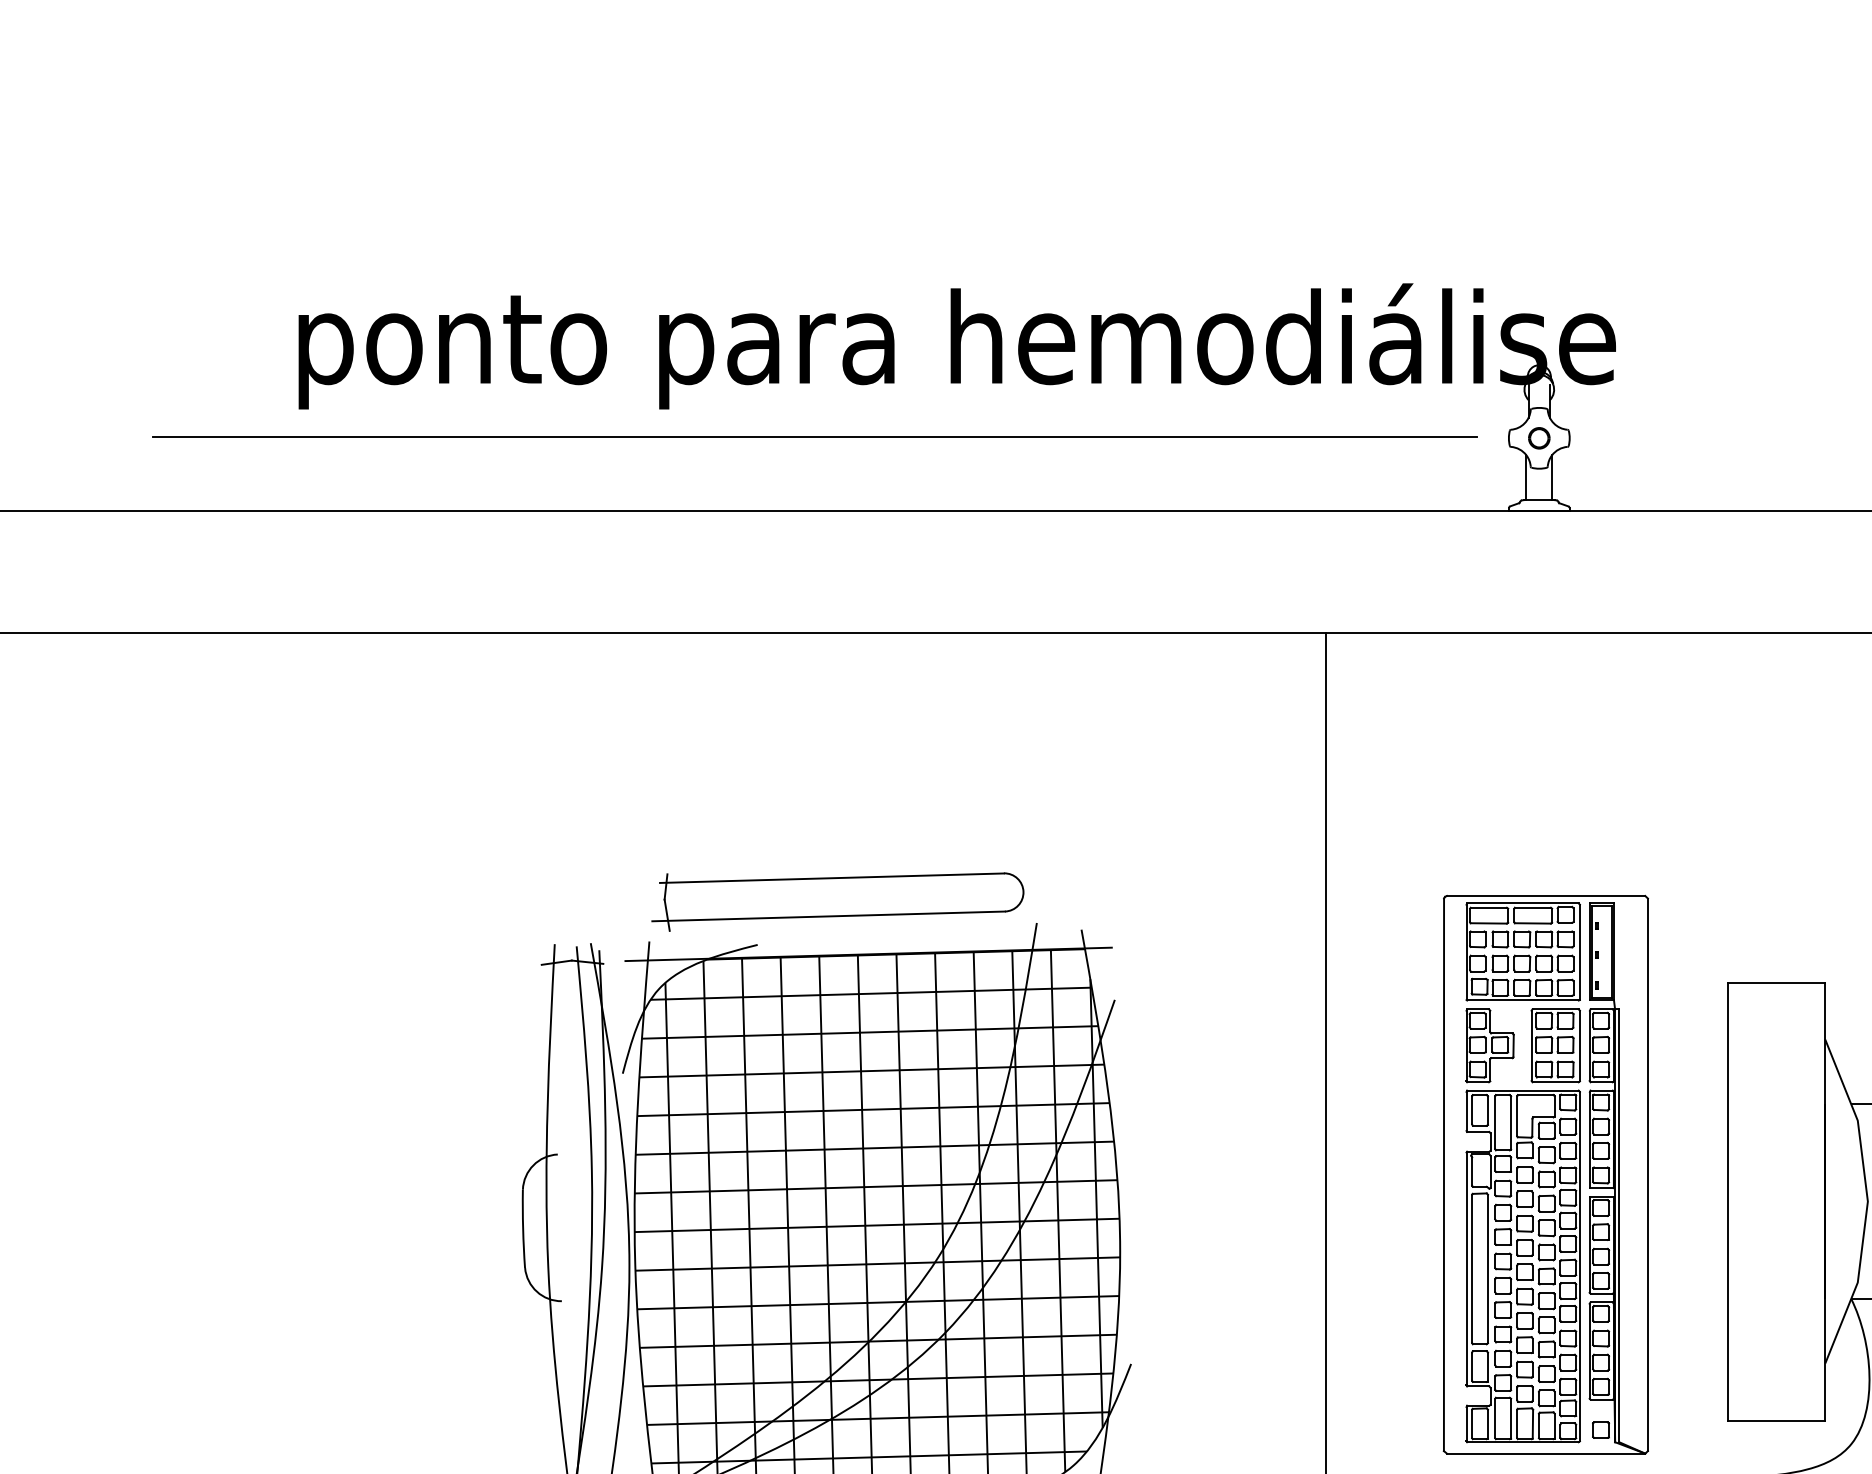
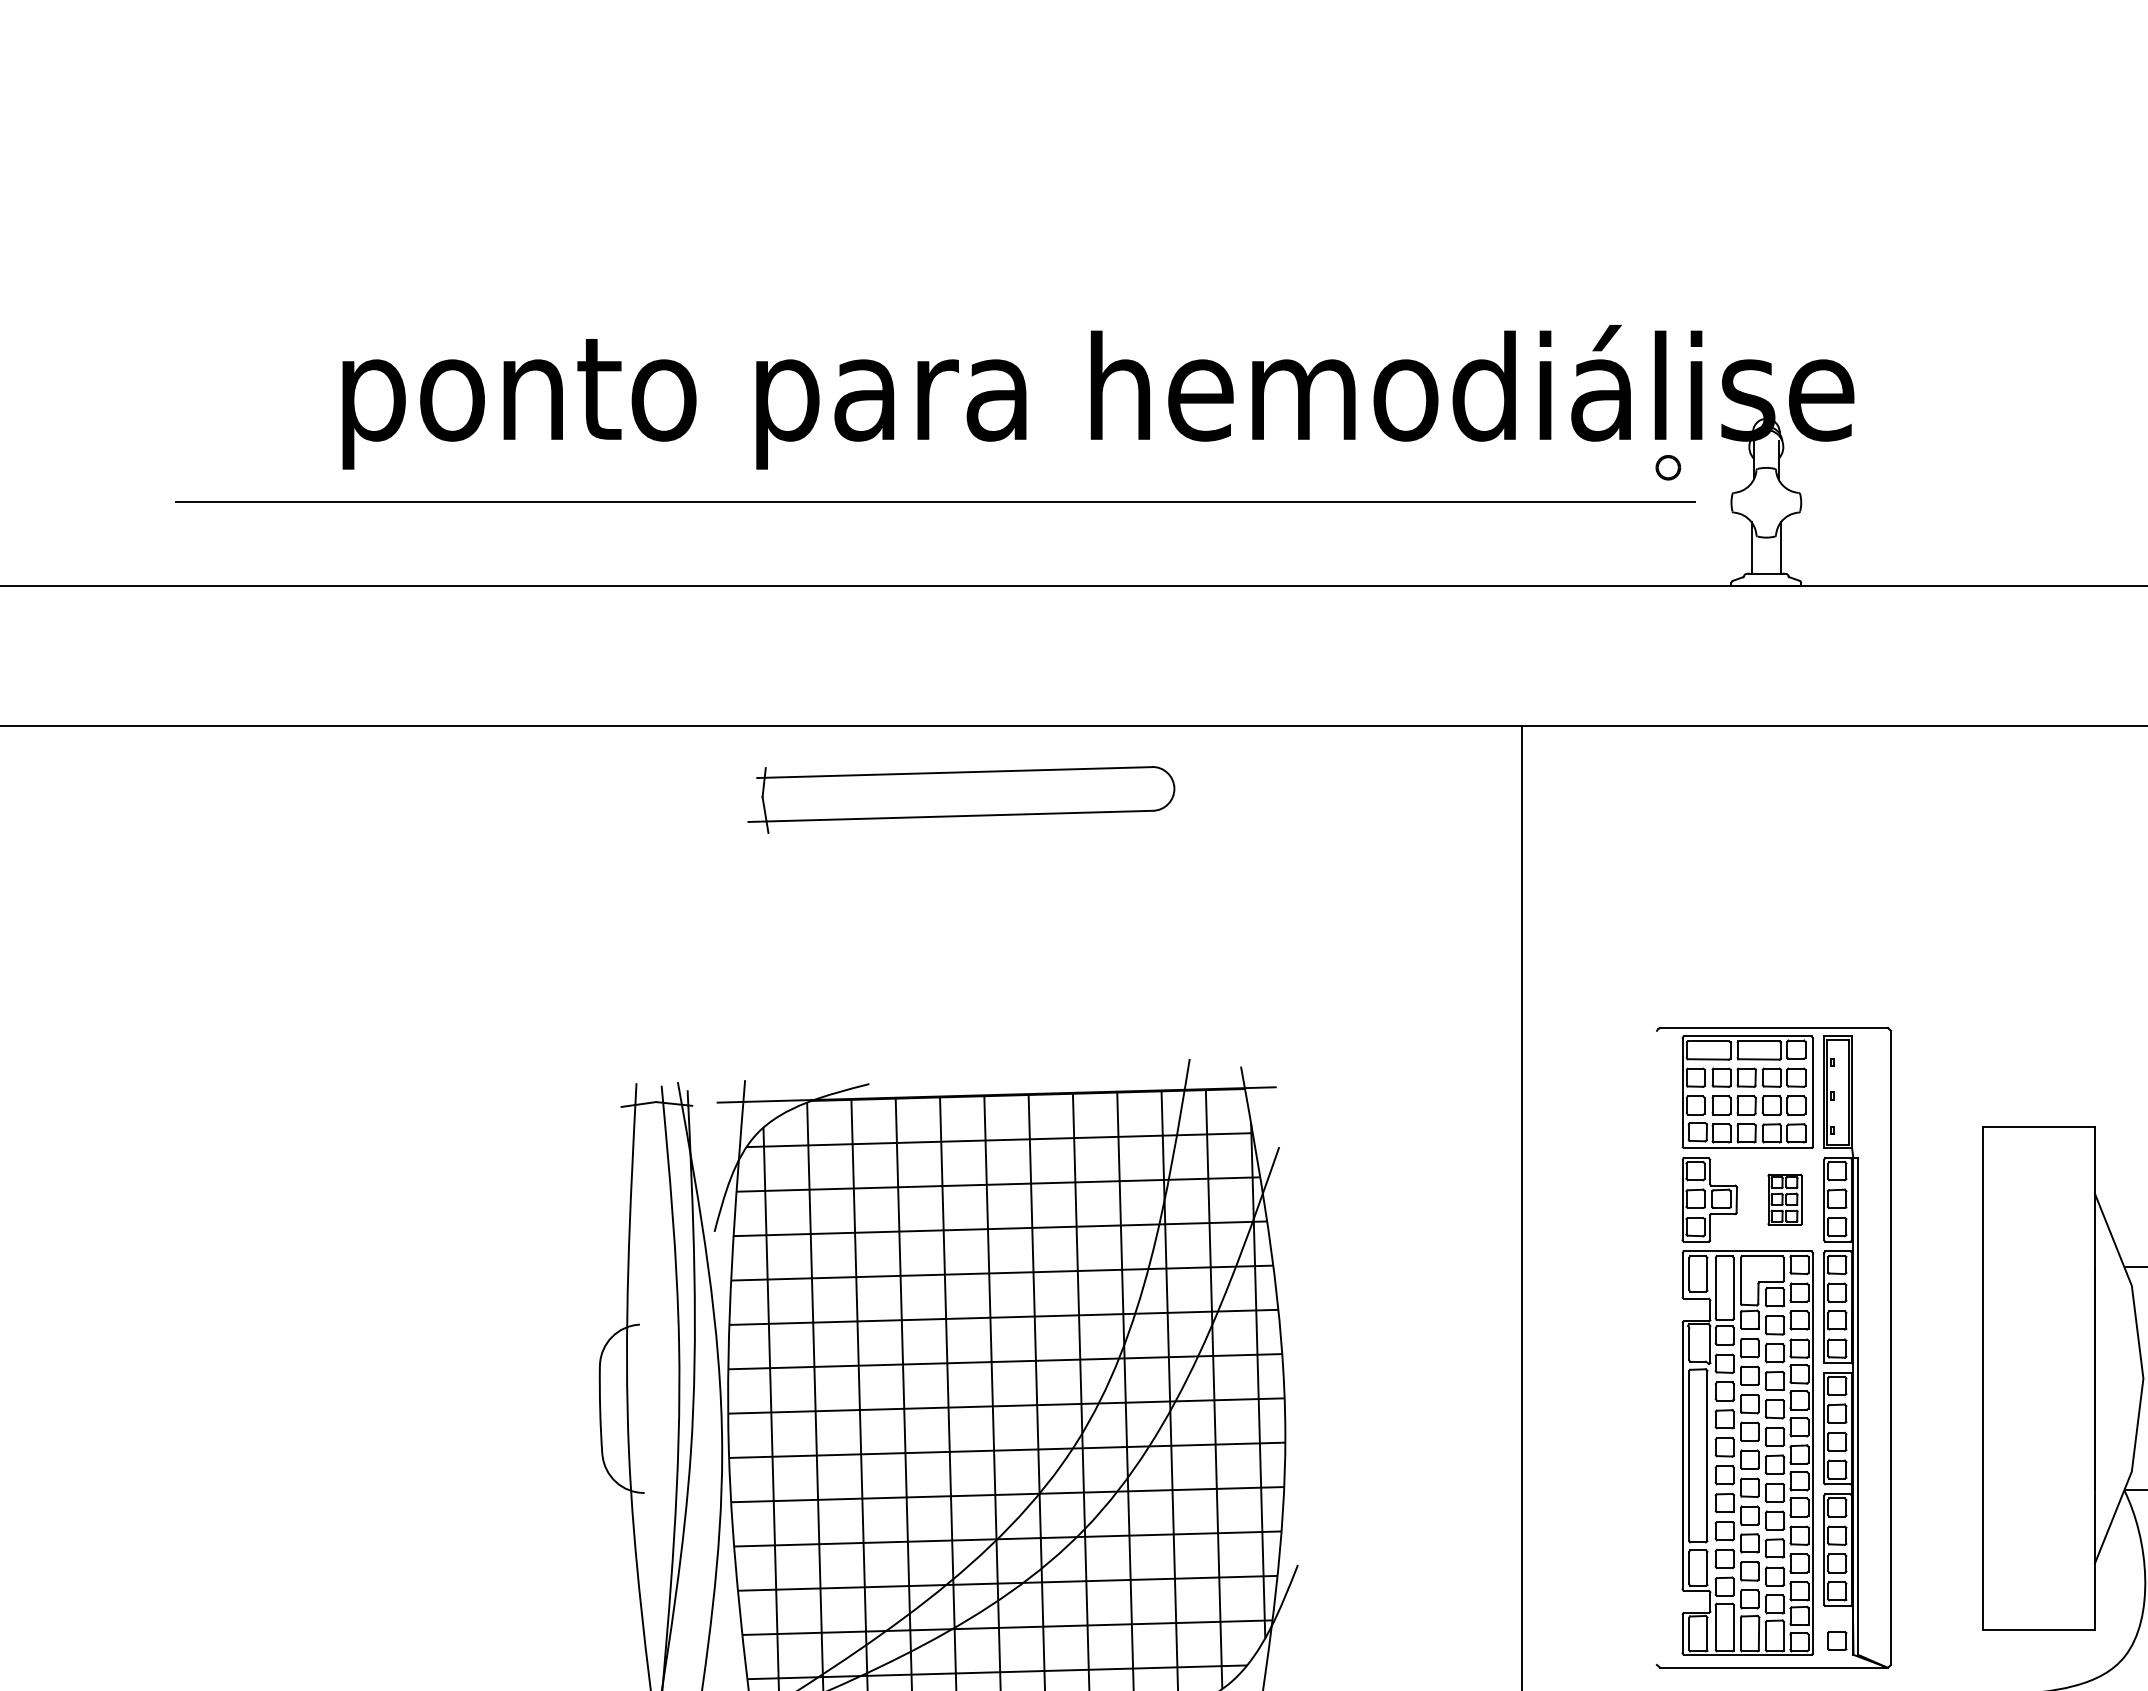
part: (1539, 438) -> (1668, 467), moved
part: (837, 901) -> (961, 799), moved
part: (1555, 1045) -> (1784, 1199), size x0.6
line: (1443, 1174) -> (1656, 1347), removed

